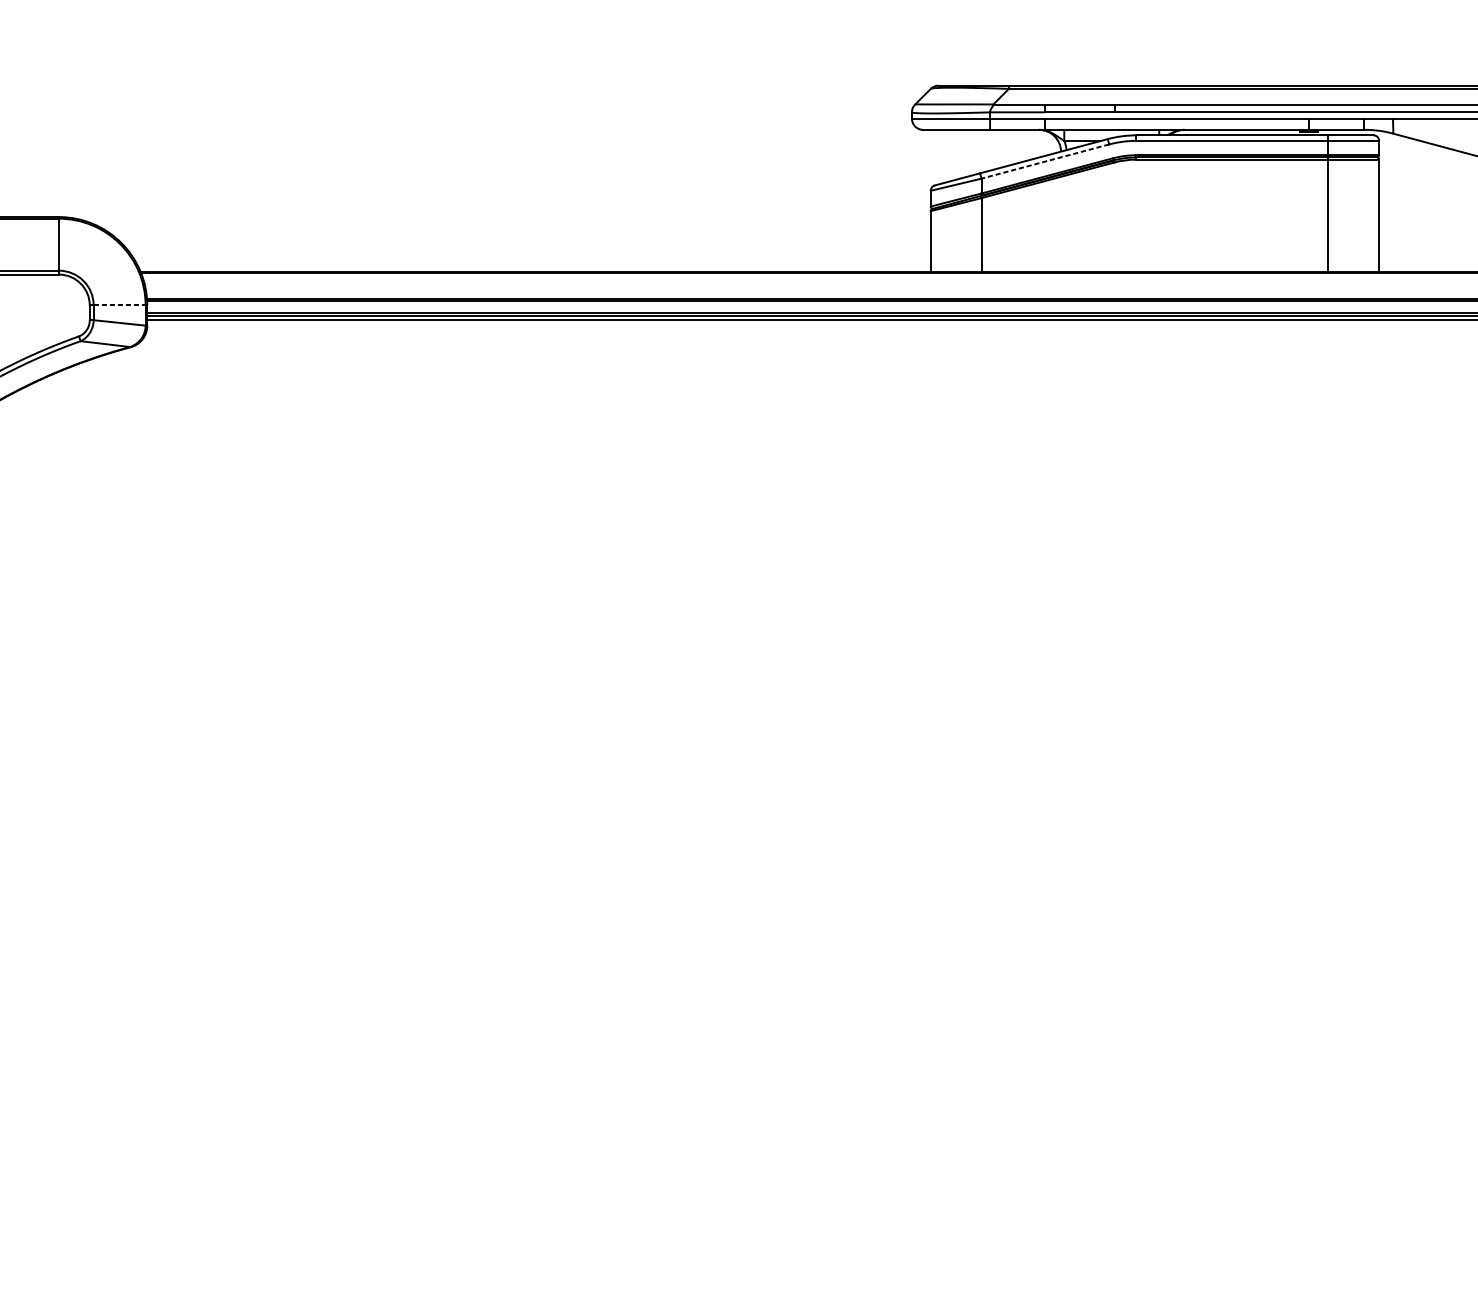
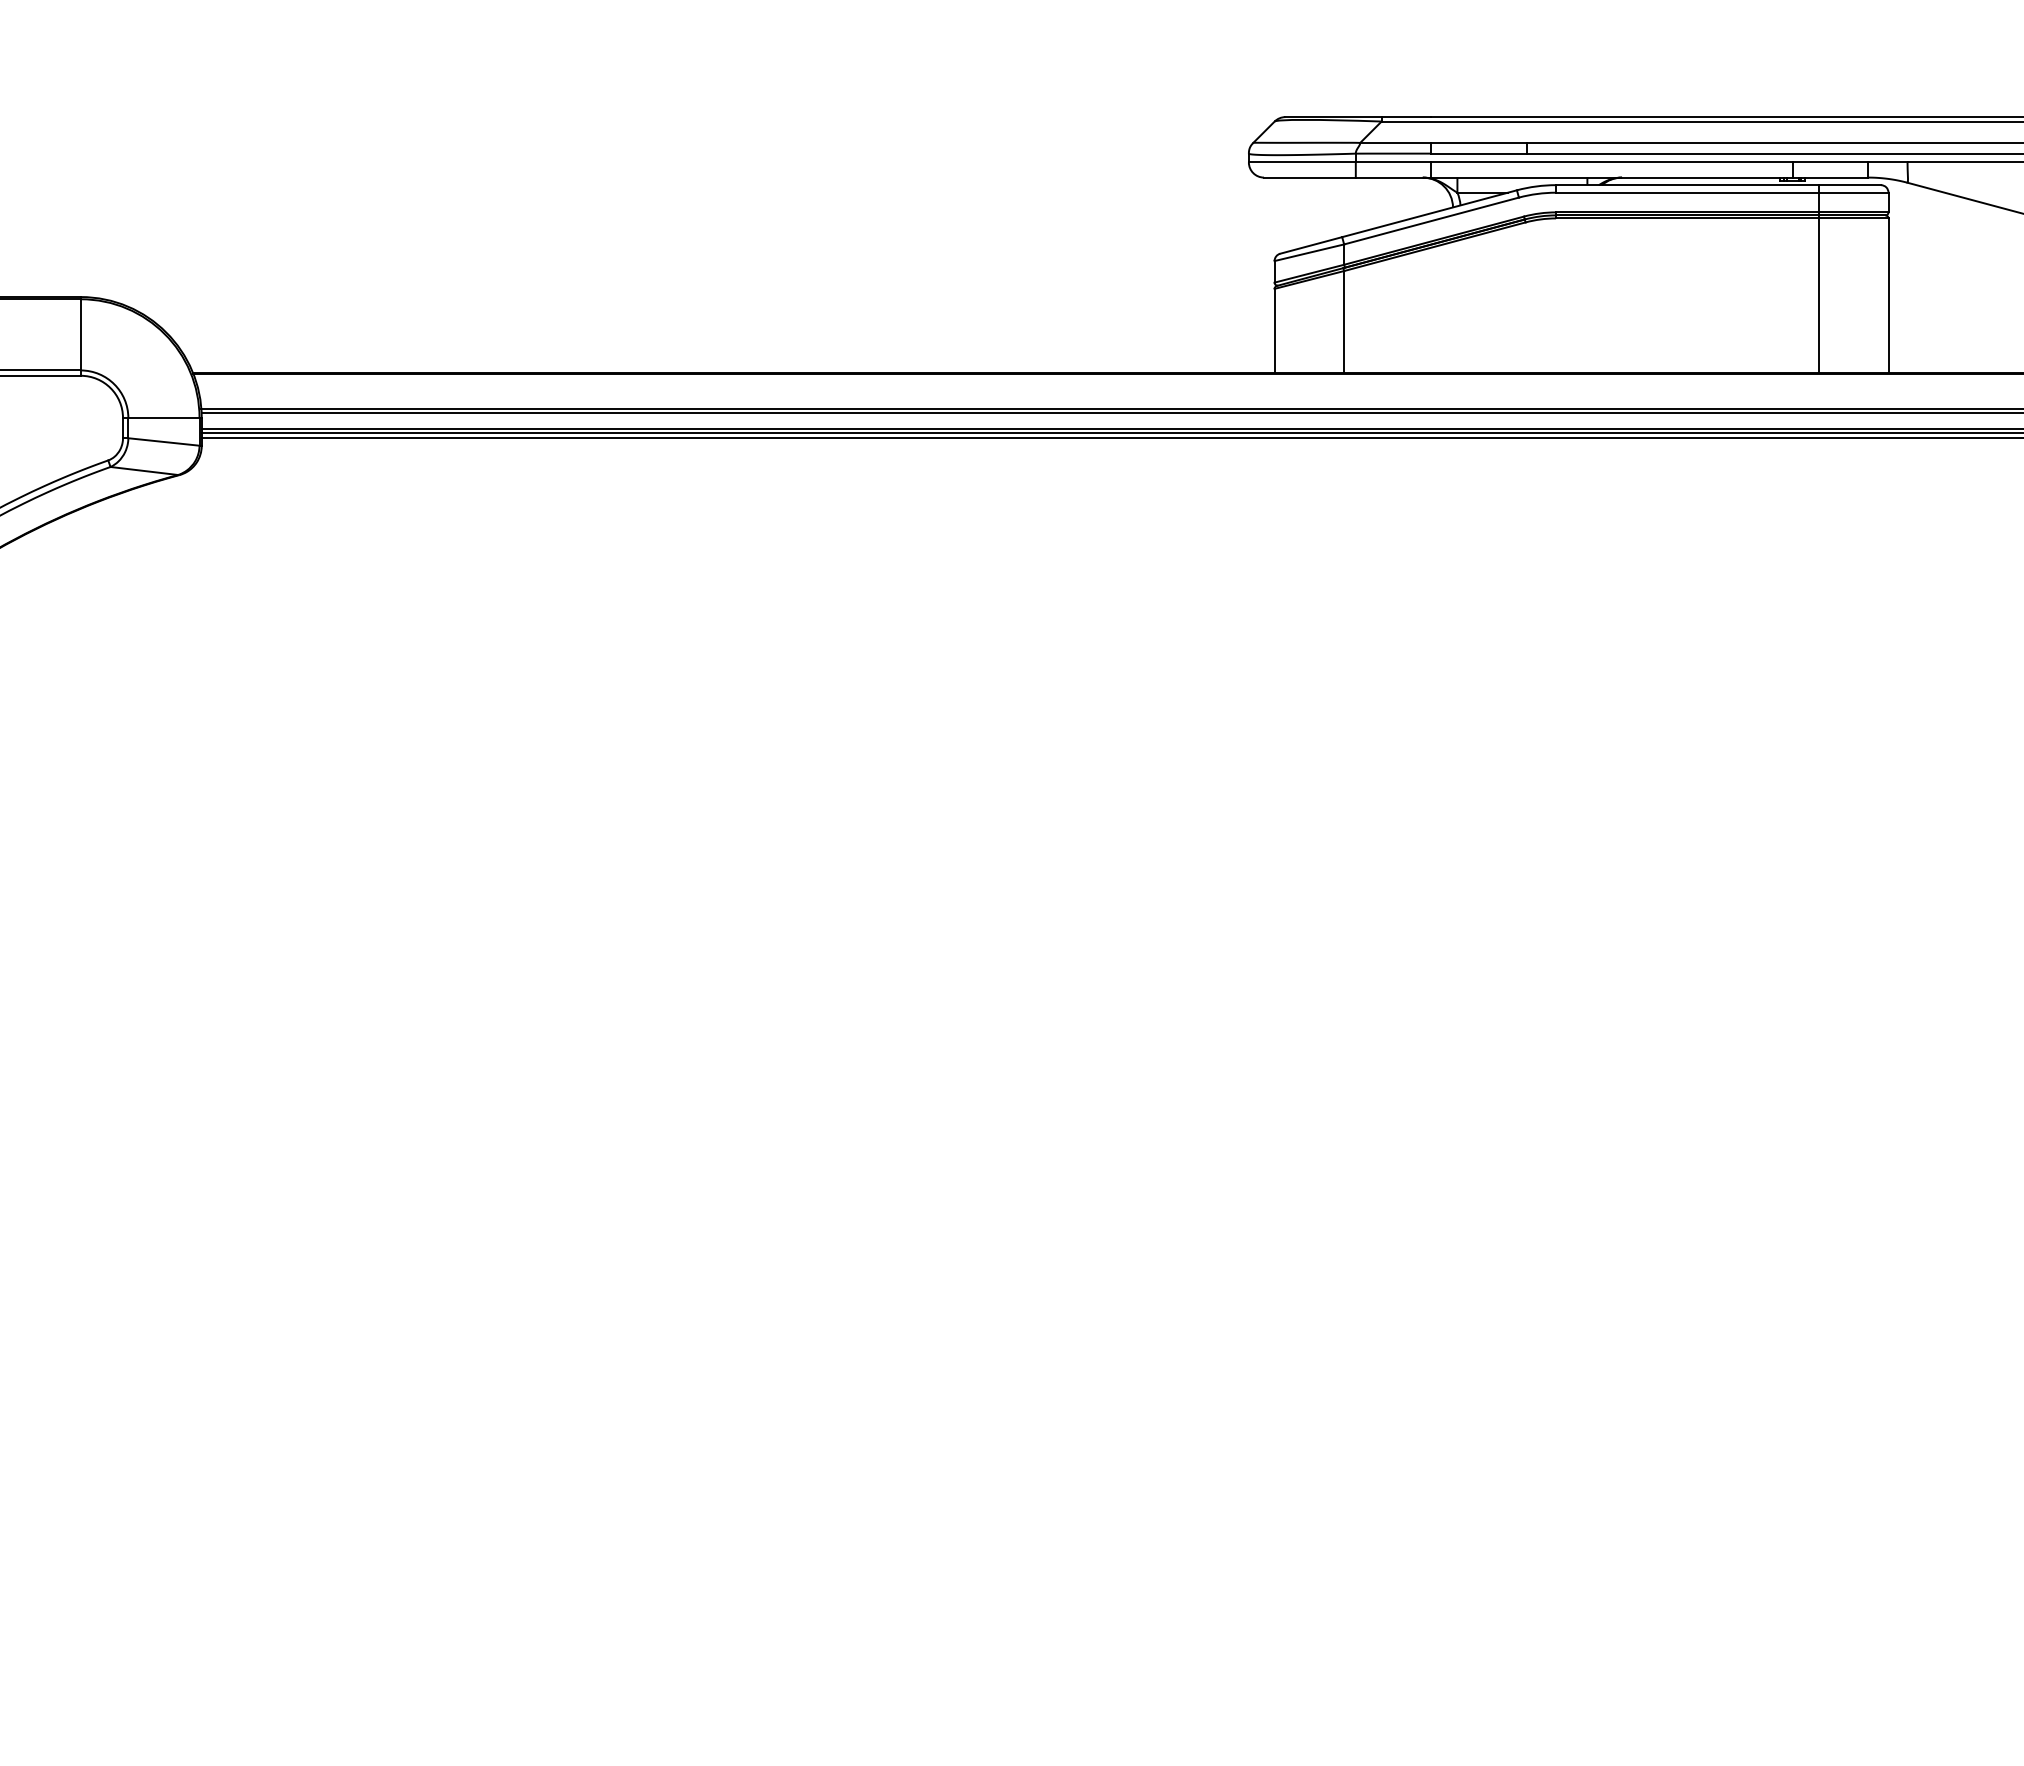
line: (1045, 161) -> (1431, 221), dashed -> solid
line: (119, 305) -> (163, 418), dashed -> solid

